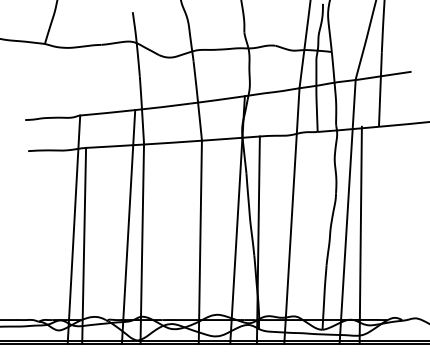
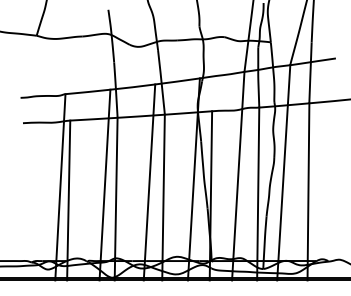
line: (183, 223) -> (149, 182), added
line: (360, 234) -> (308, 191), moved
line: (316, 237) -> (258, 193), added

